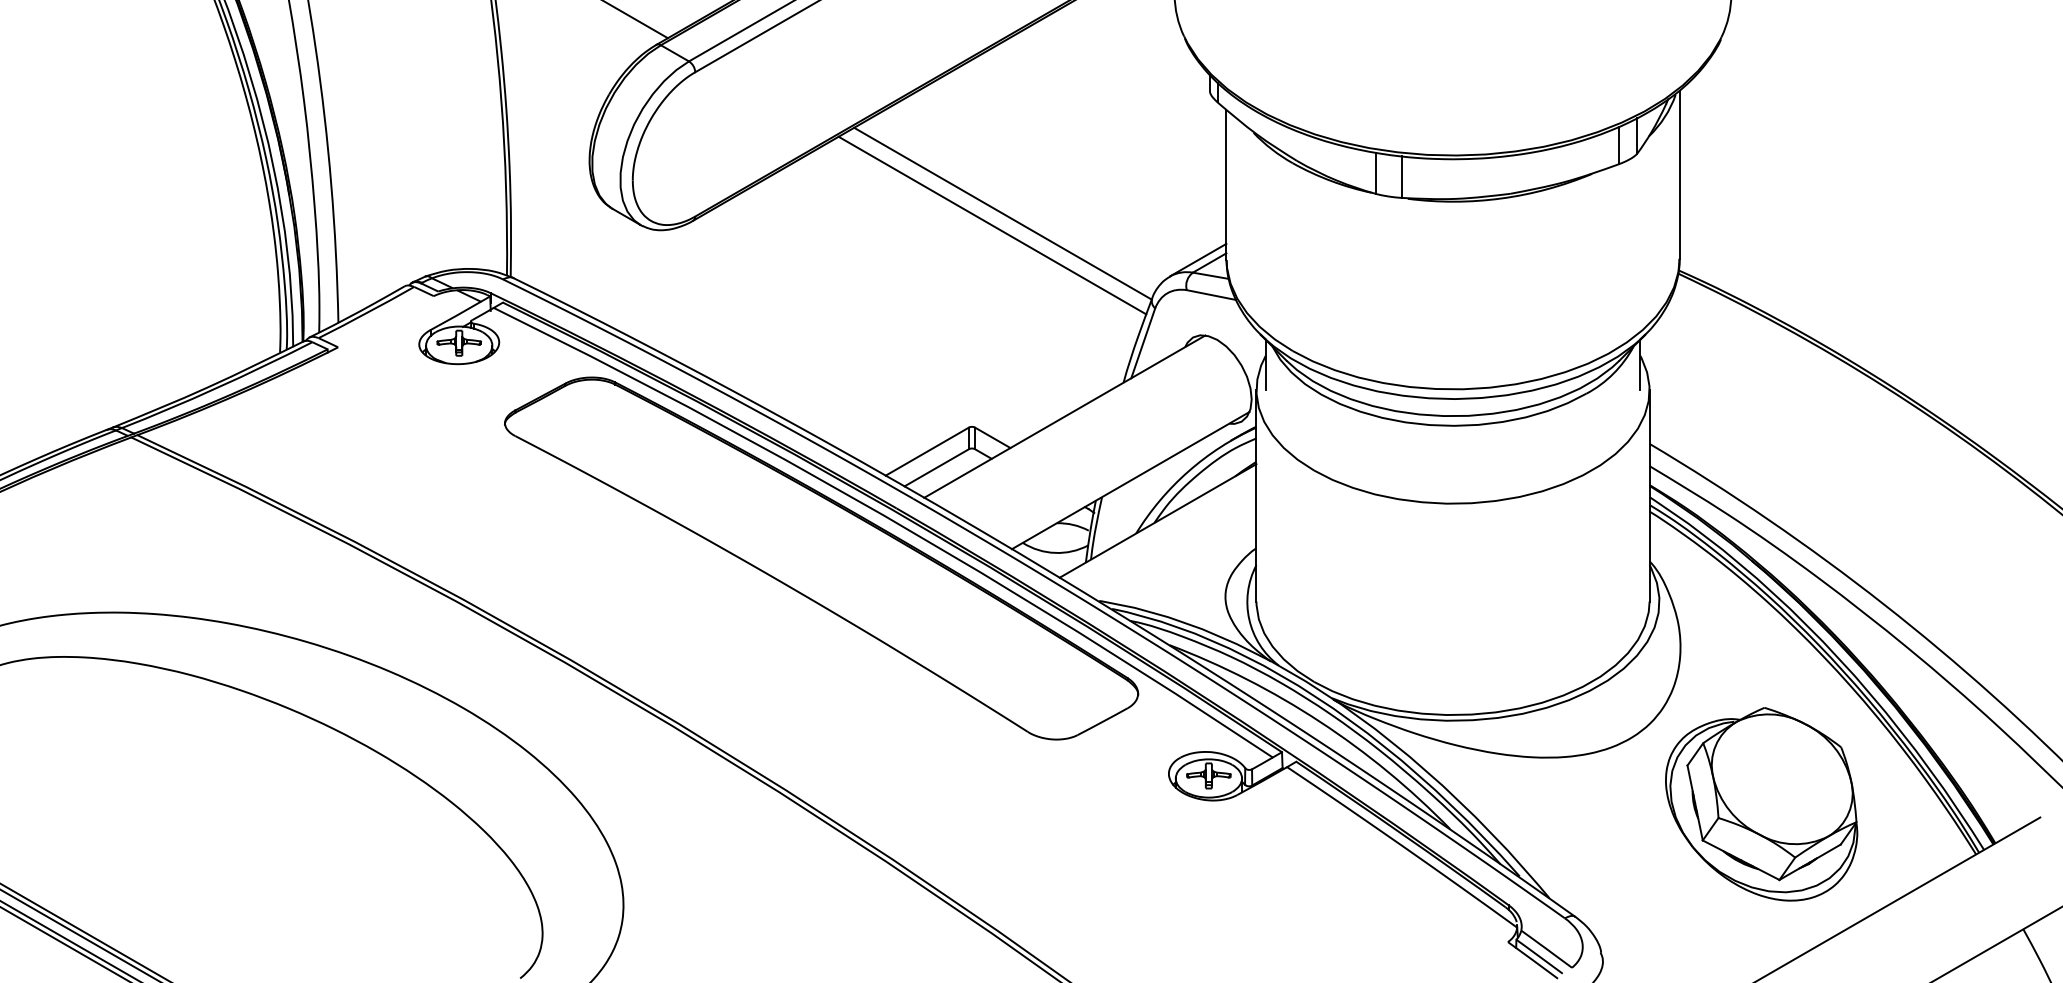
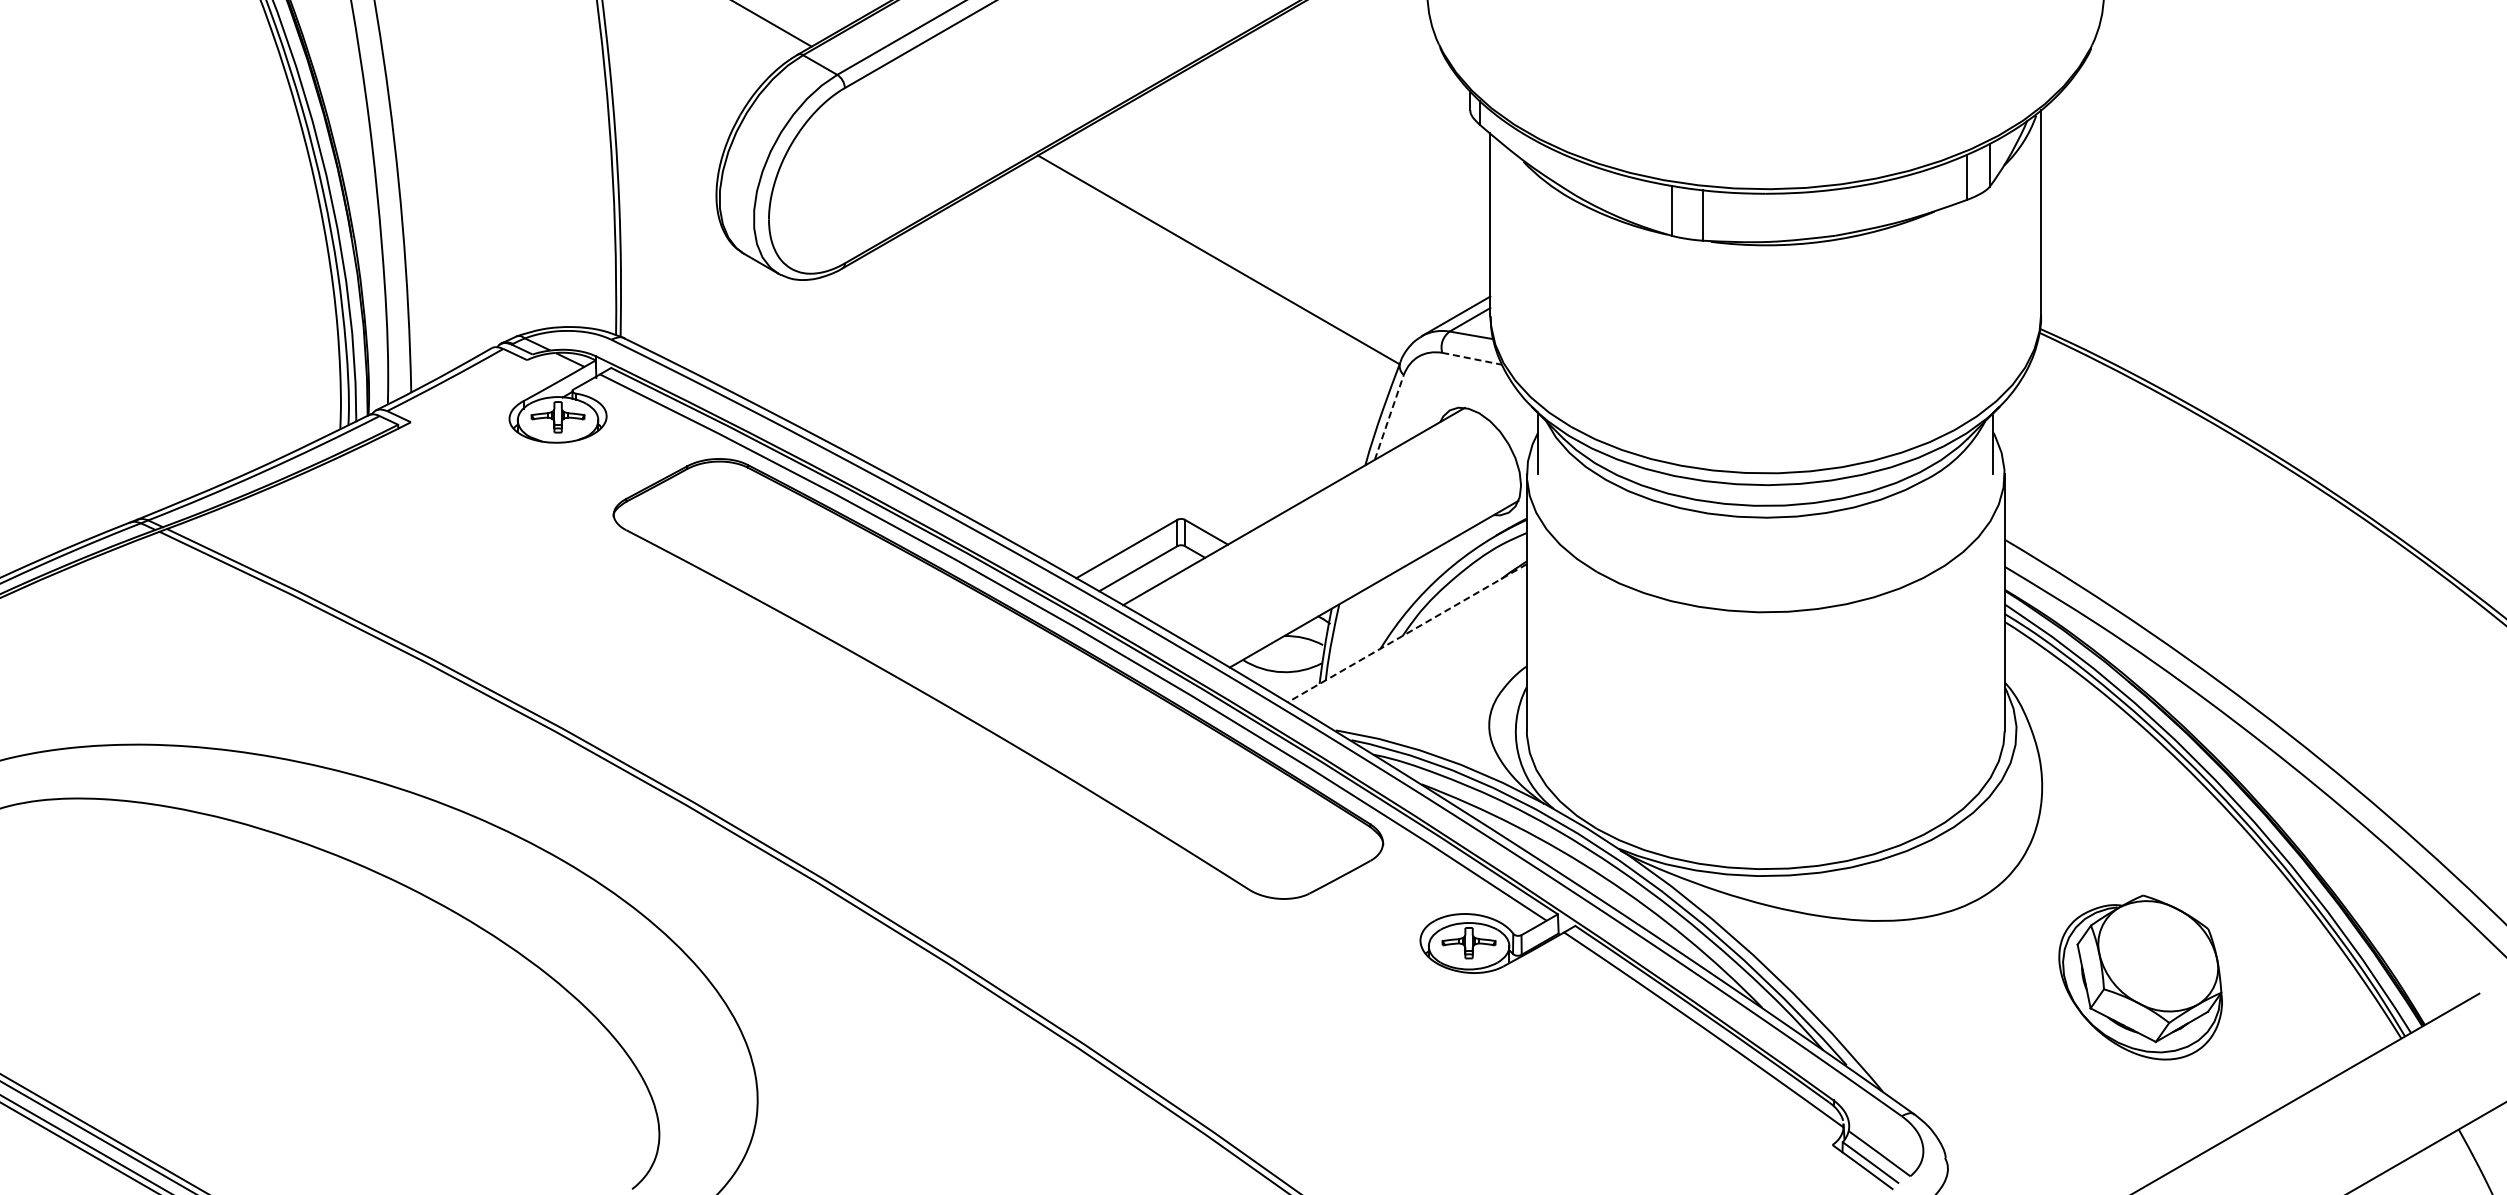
line: (992, 225) -> (1206, 274), removed
line: (1211, 294) -> (1472, 358), solid -> dashed
line: (1143, 343) -> (1389, 417), solid -> dashed
line: (1157, 521) -> (1406, 633), solid -> dashed
part: (1761, 804) -> (2140, 977), size x0.7

